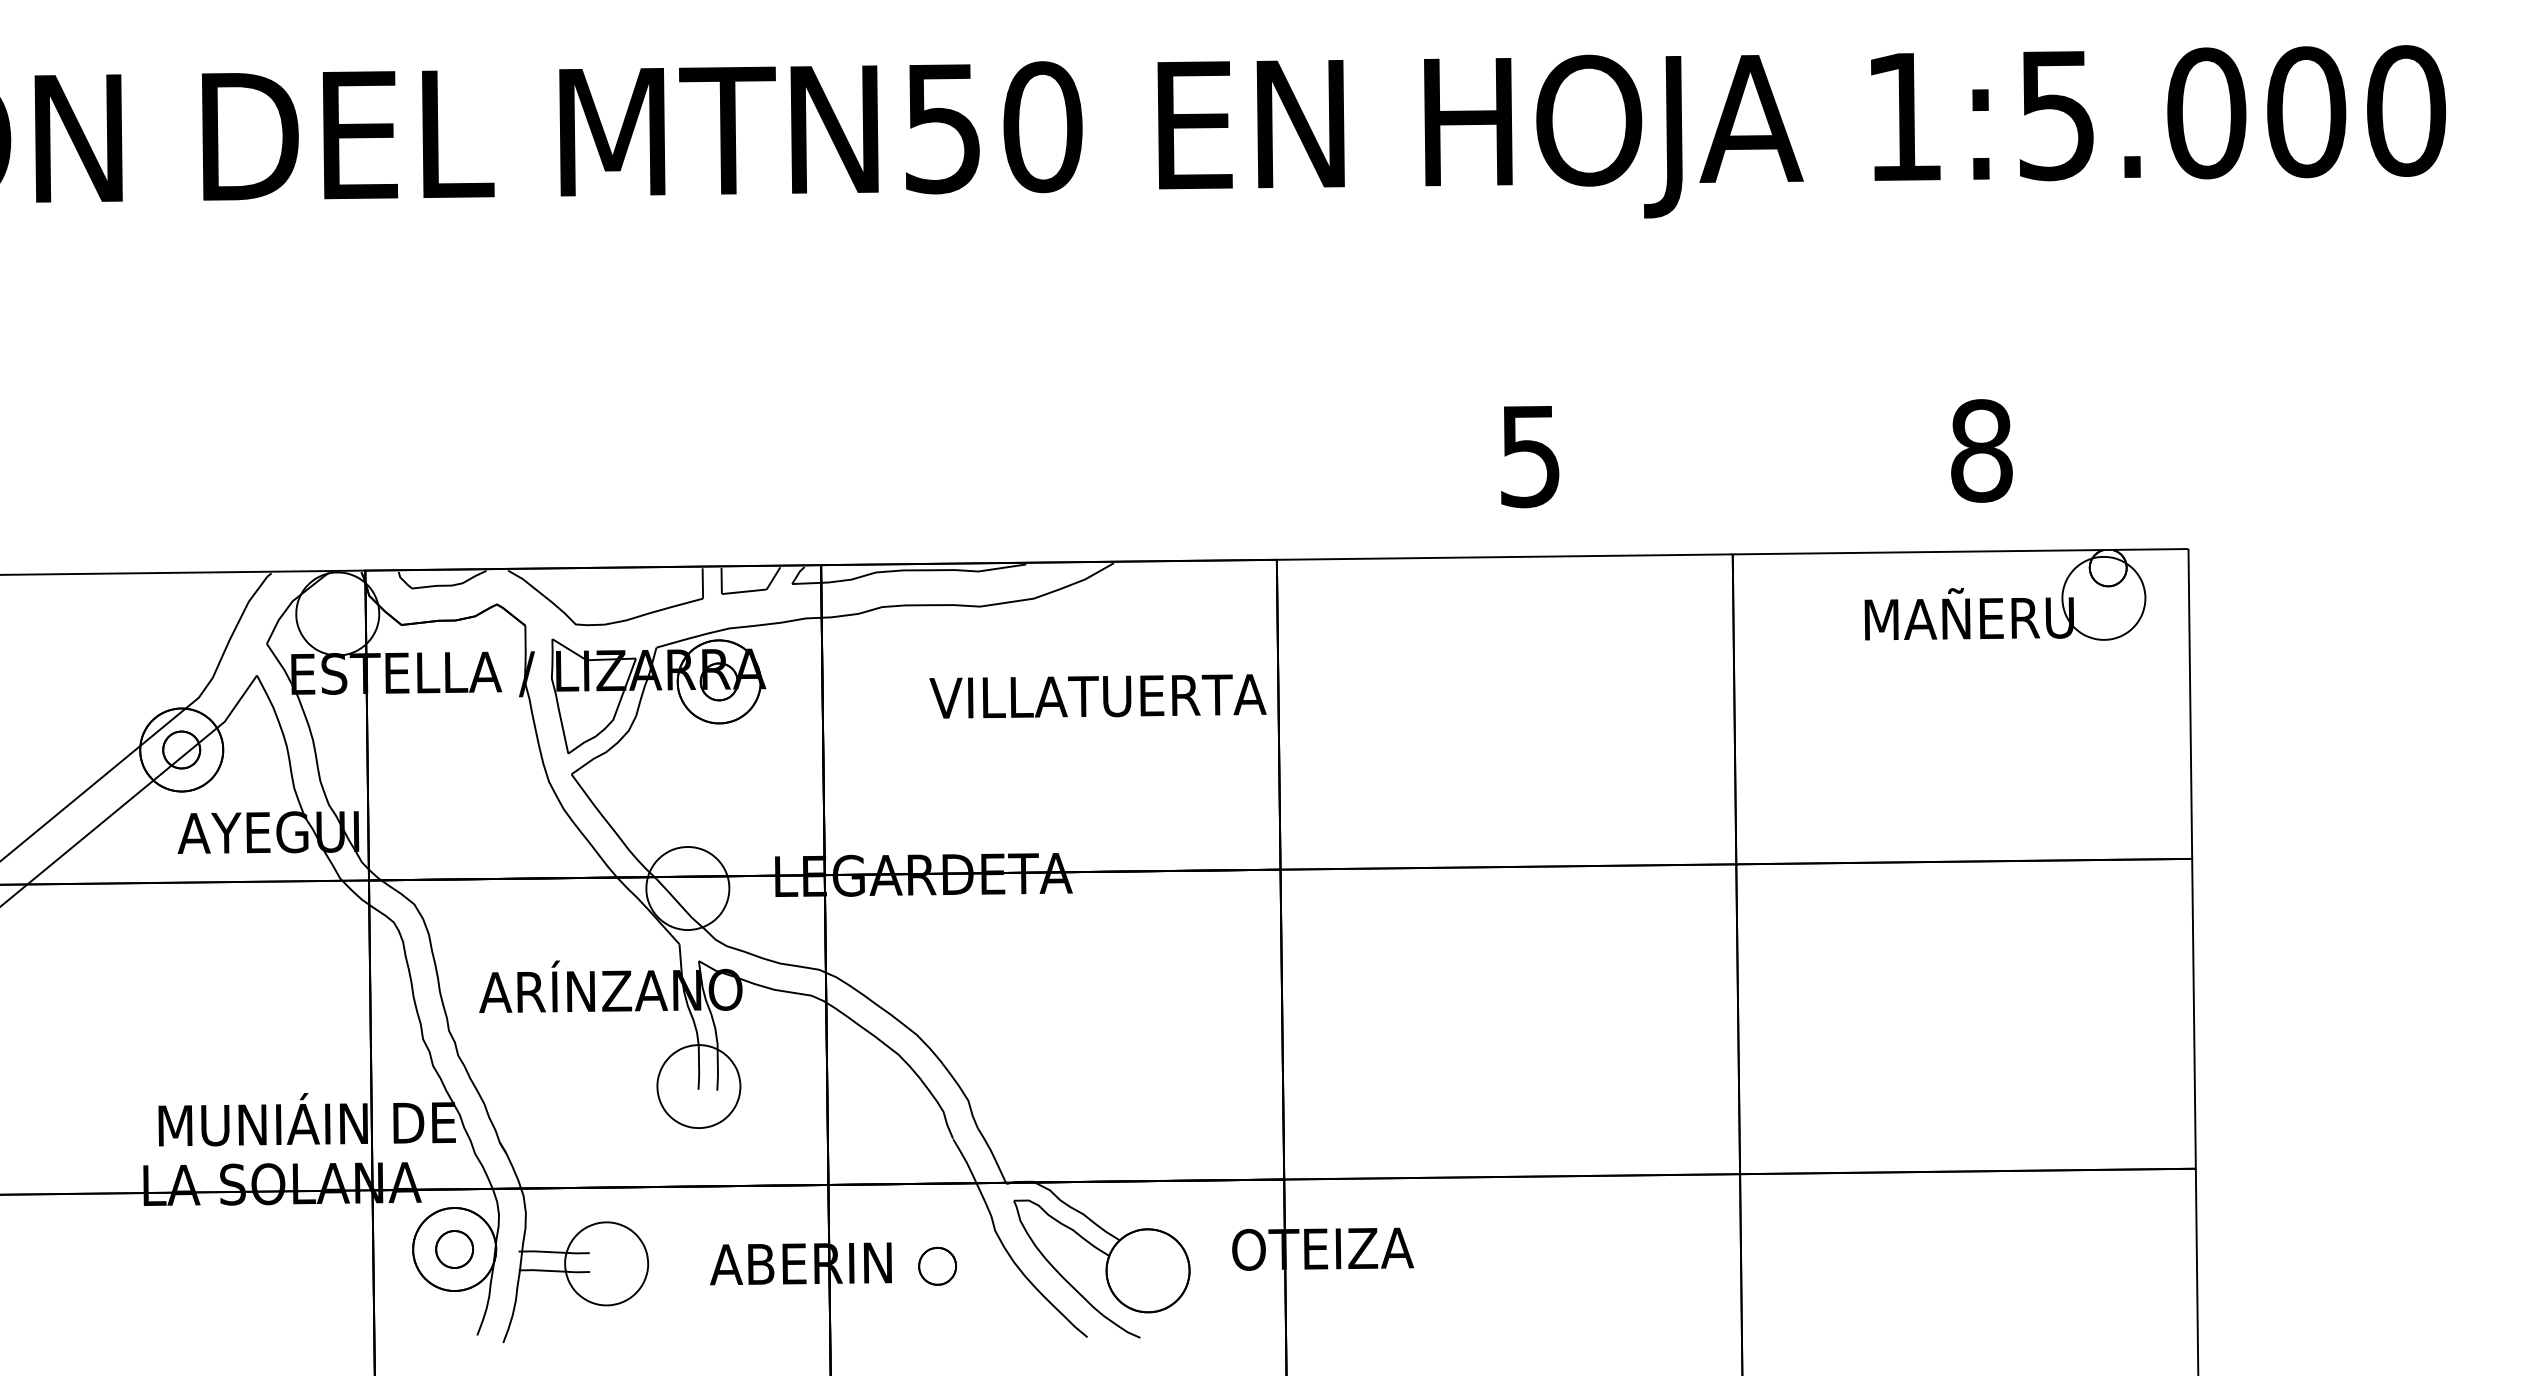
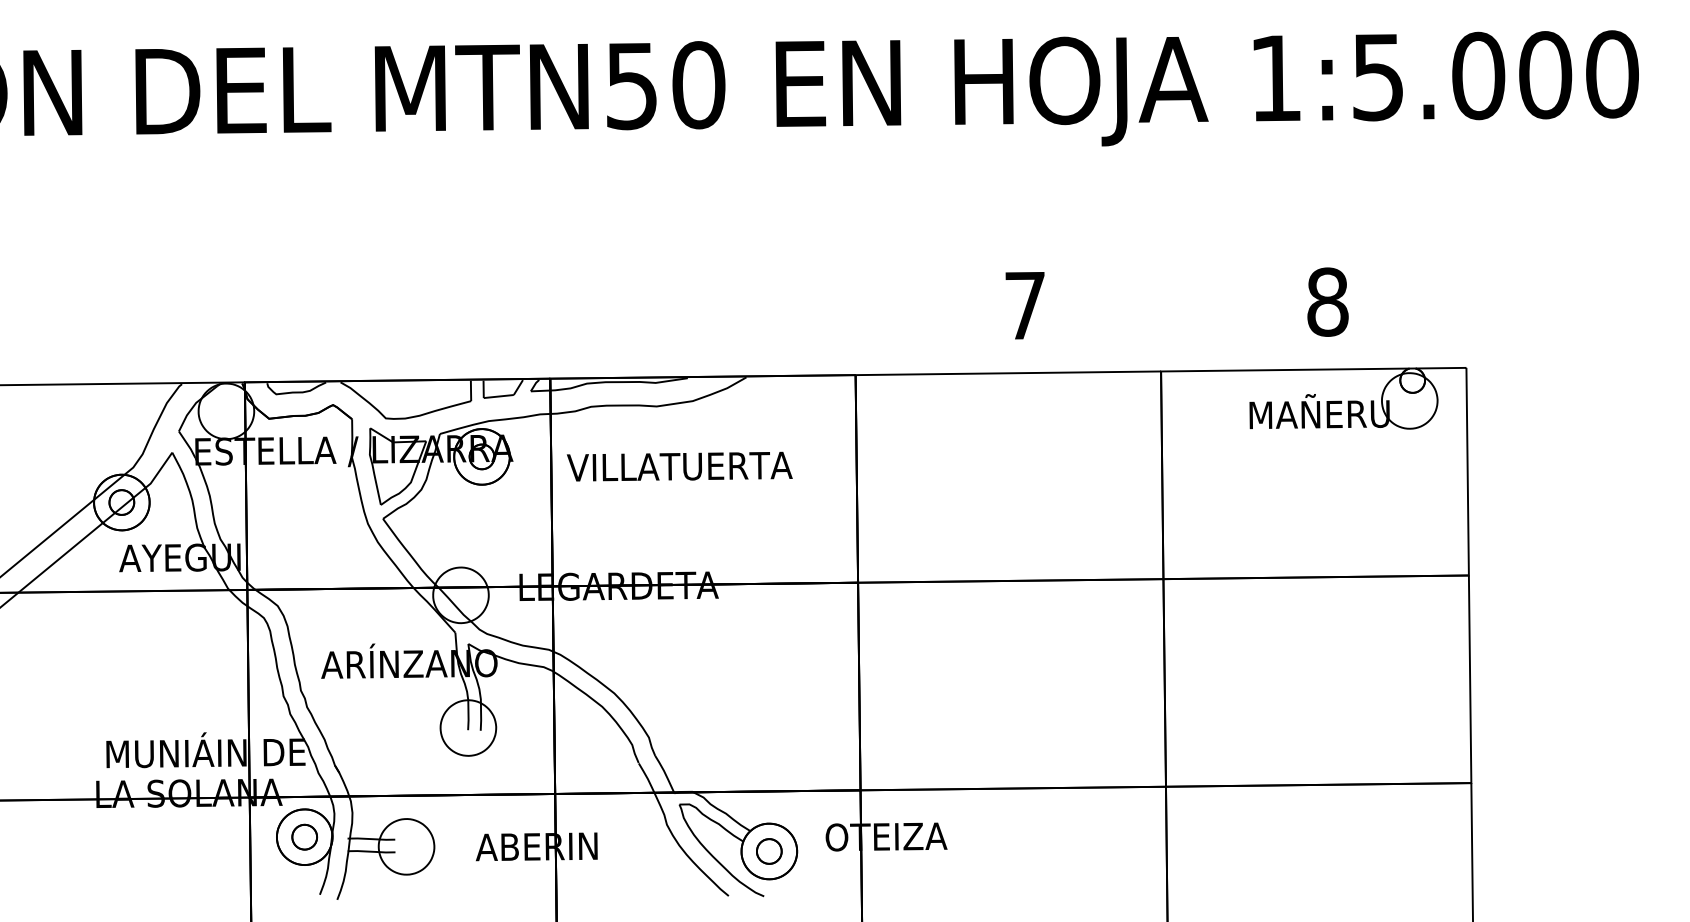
text: (1528, 457) -> (1024, 306), 5 -> 7
text: (1097, 696) -> (679, 466), moved
part: (937, 1266) -> (769, 851), moved

